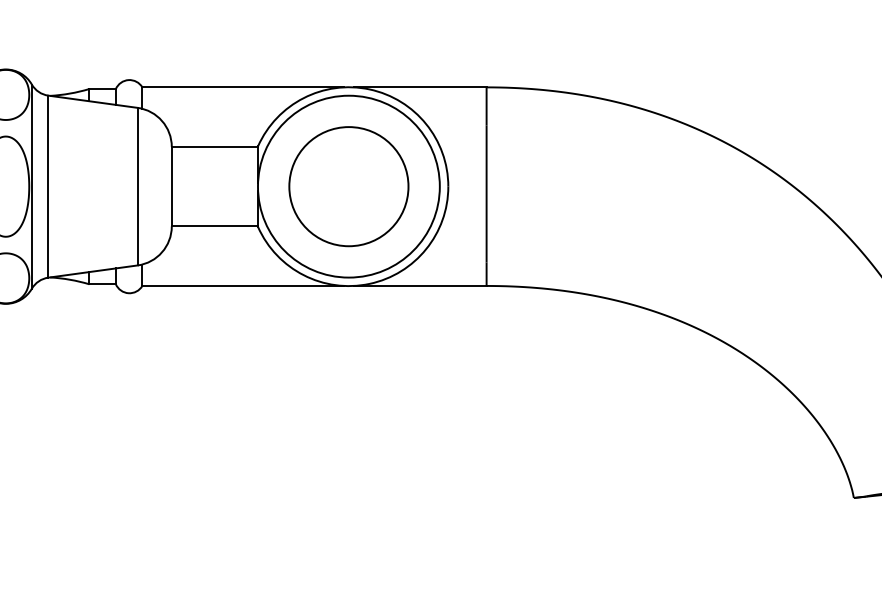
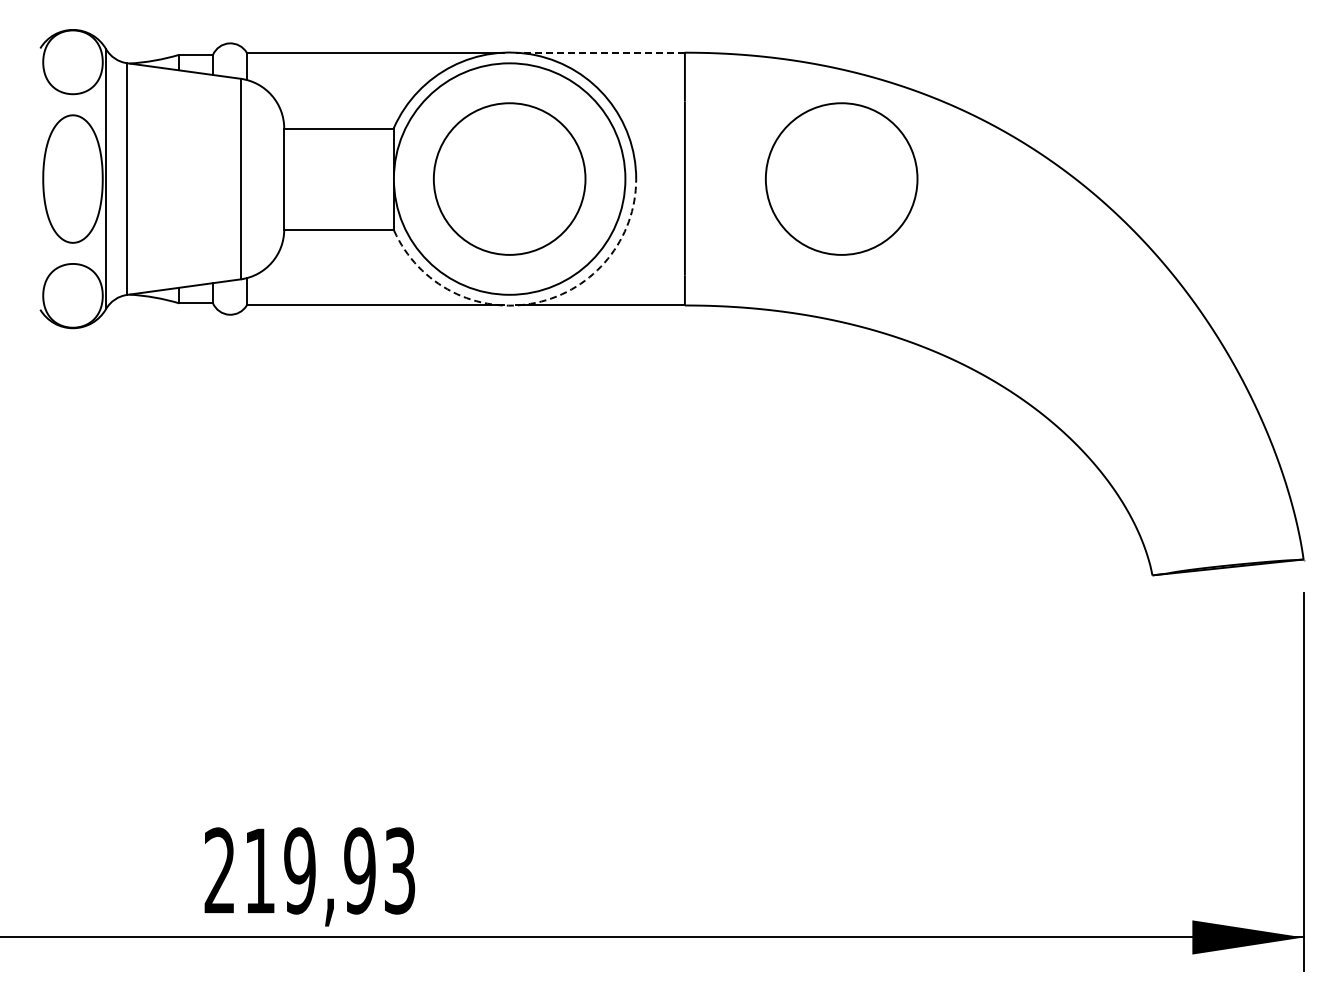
line: (420, 87) -> (600, 52), solid -> dashed
circle: (609, 186) -> (841, 178), added
arc: (369, 283) -> (535, 302), solid -> dashed

